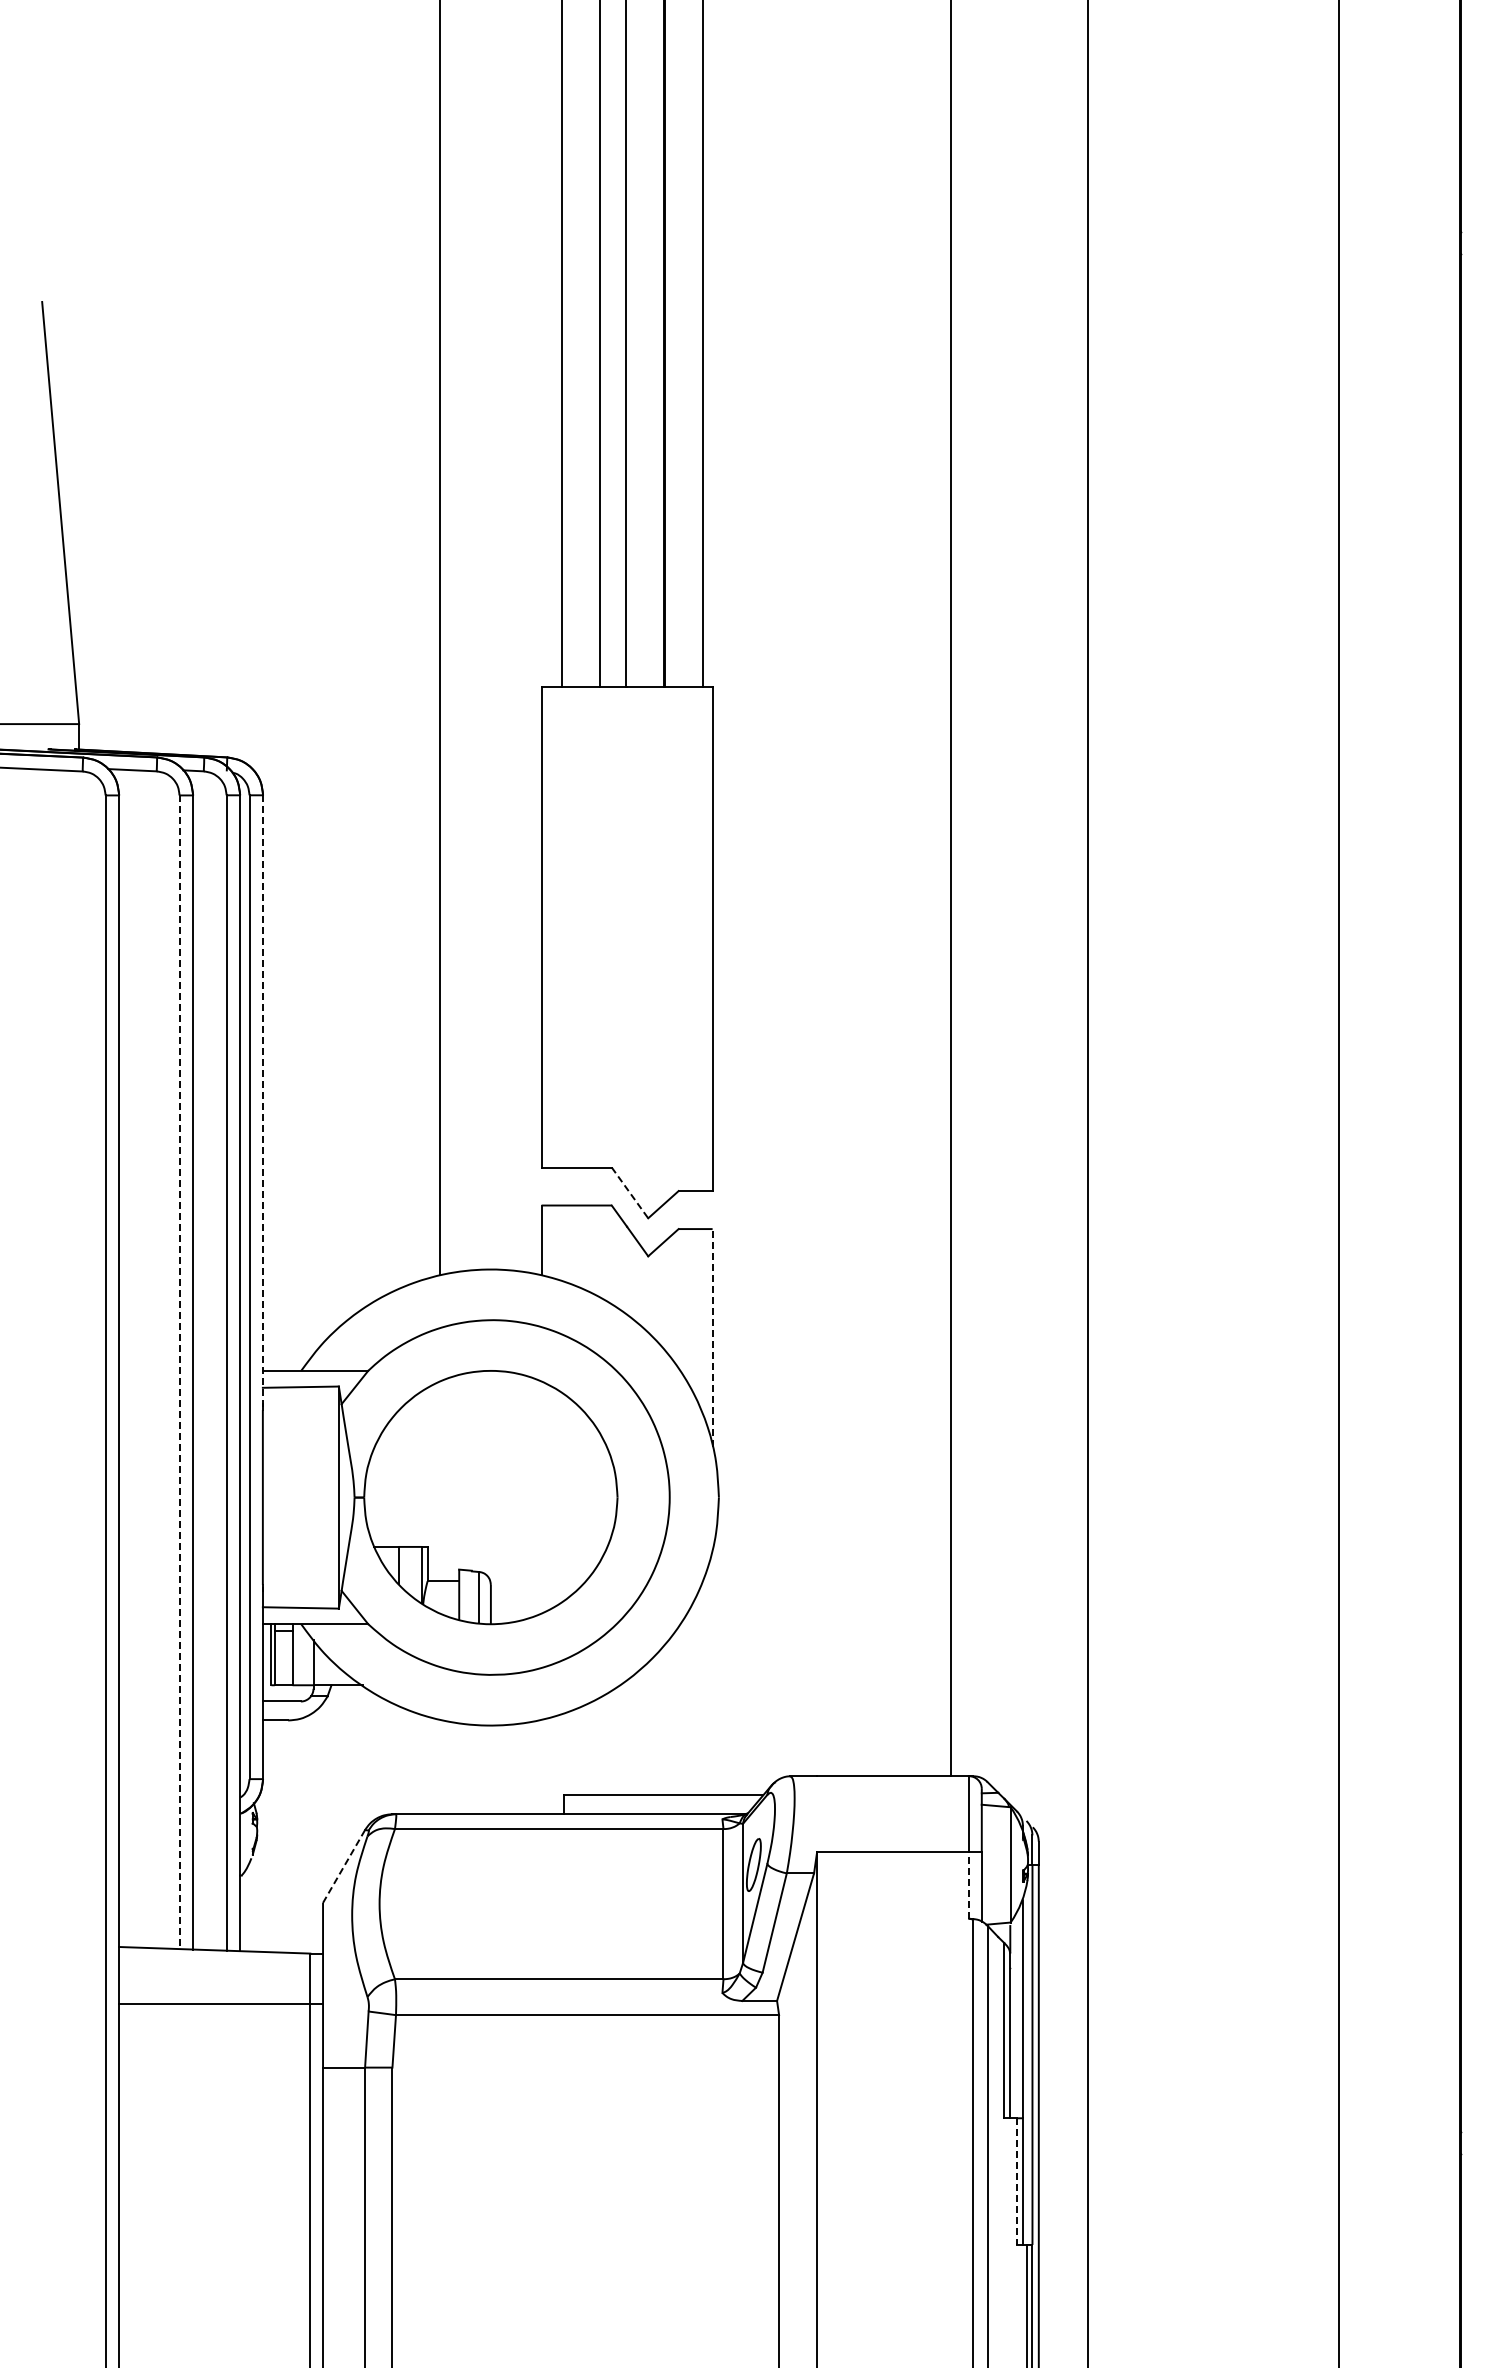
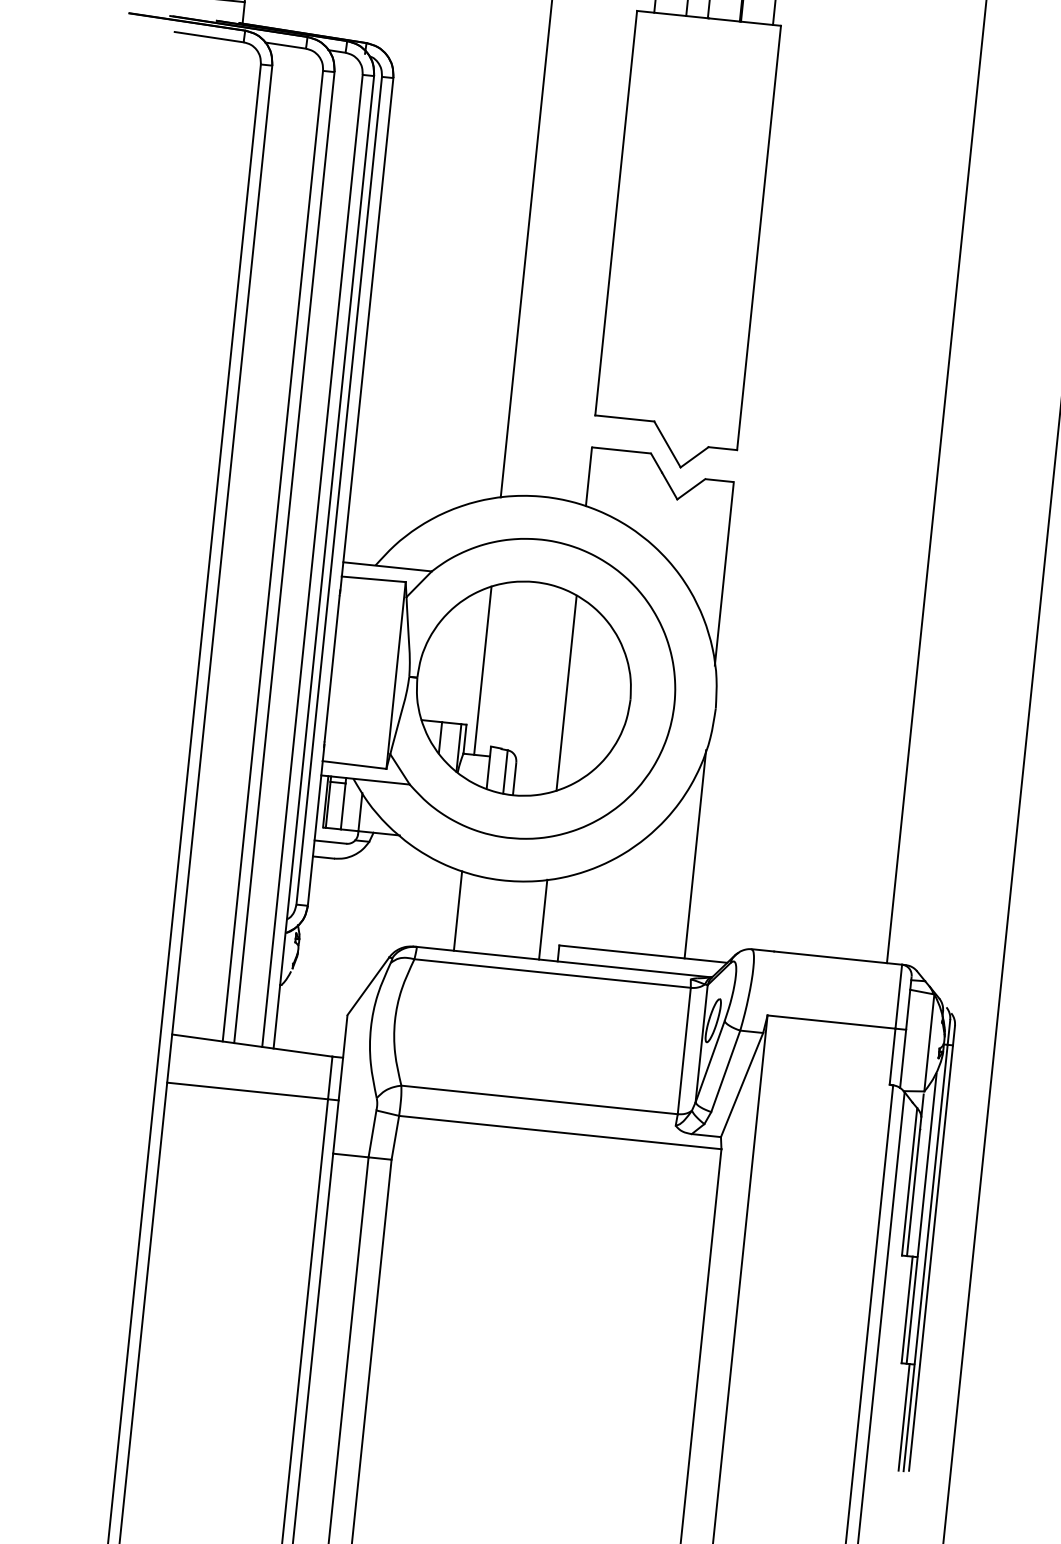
line: (263, 1101) -> (367, 335), dashed -> solid
line: (630, 1193) -> (667, 445), dashed -> solid
line: (712, 1337) -> (724, 573), dashed -> solid
line: (179, 1372) -> (272, 556), dashed -> solid
line: (440, 1481) -> (482, 670), added
line: (541, 1497) -> (566, 693), added
line: (712, 1671) -> (695, 854), added
line: (440, 1766) -> (458, 910), added
line: (541, 1766) -> (543, 919), added
line: (344, 1866) -> (368, 986), dashed -> solid
line: (969, 1885) -> (892, 1056), dashed -> solid
line: (1017, 2182) -> (907, 1310), dashed -> solid

